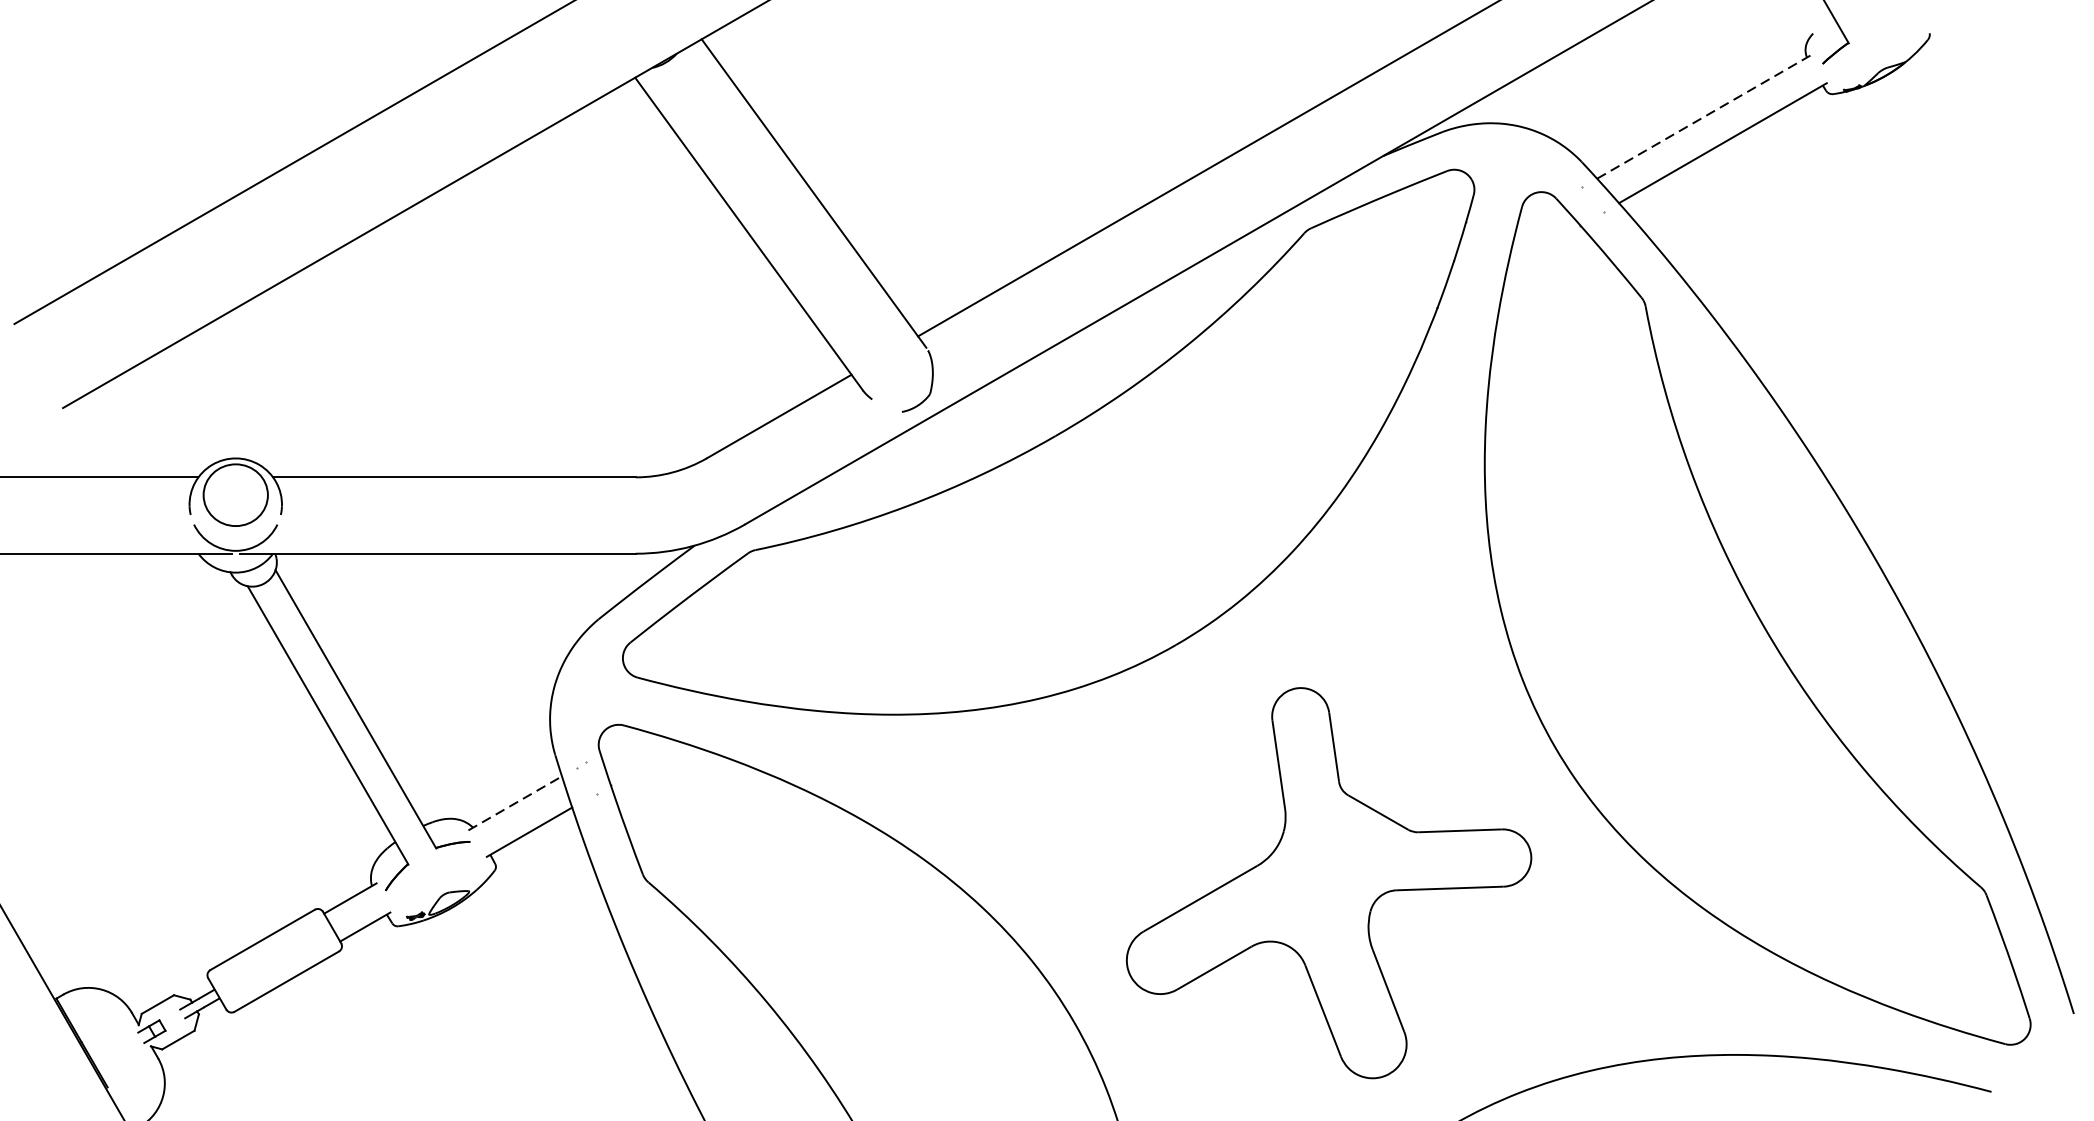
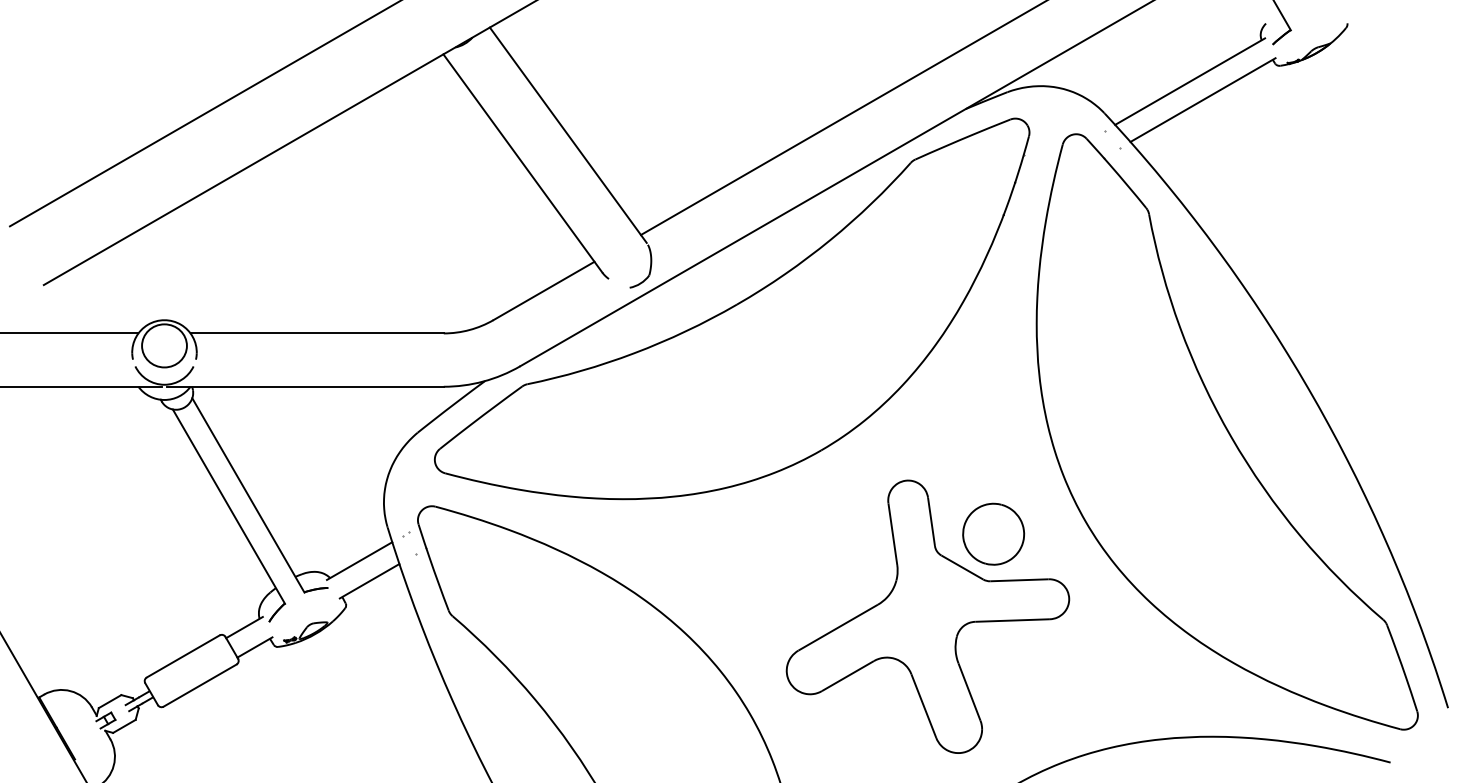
line: (1705, 116) -> (1190, 81), dashed -> solid
part: (1422, 763) -> (993, 533), added
line: (515, 803) -> (359, 561), dashed -> solid

